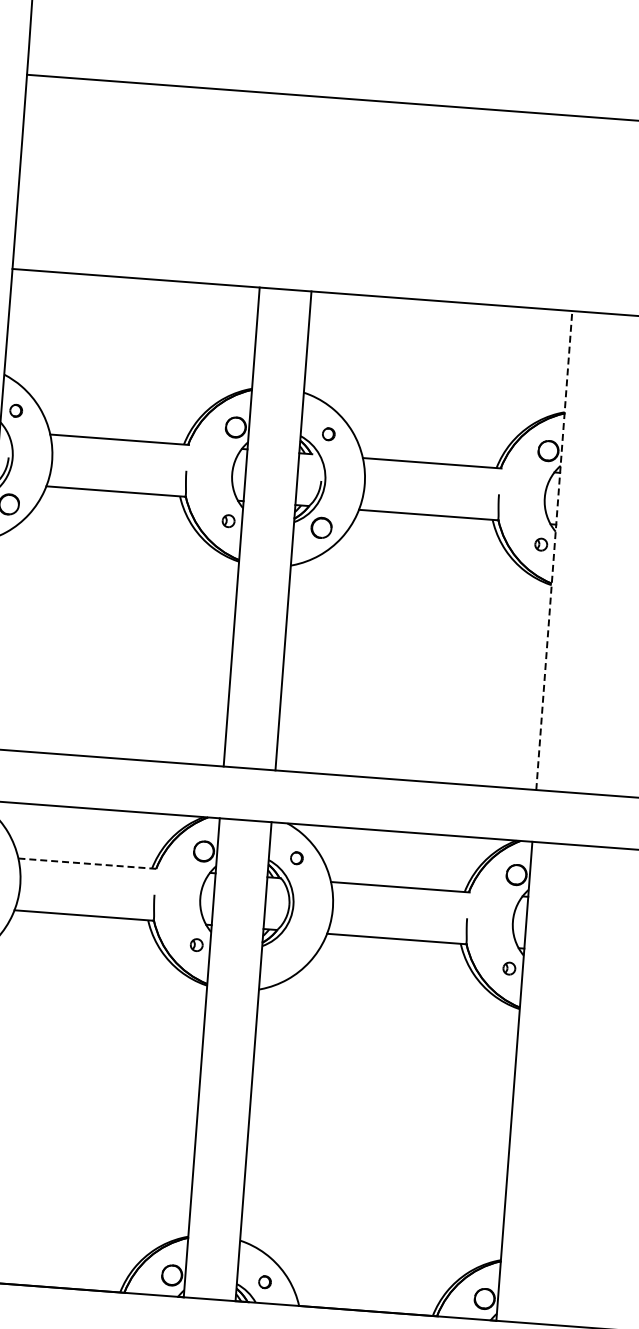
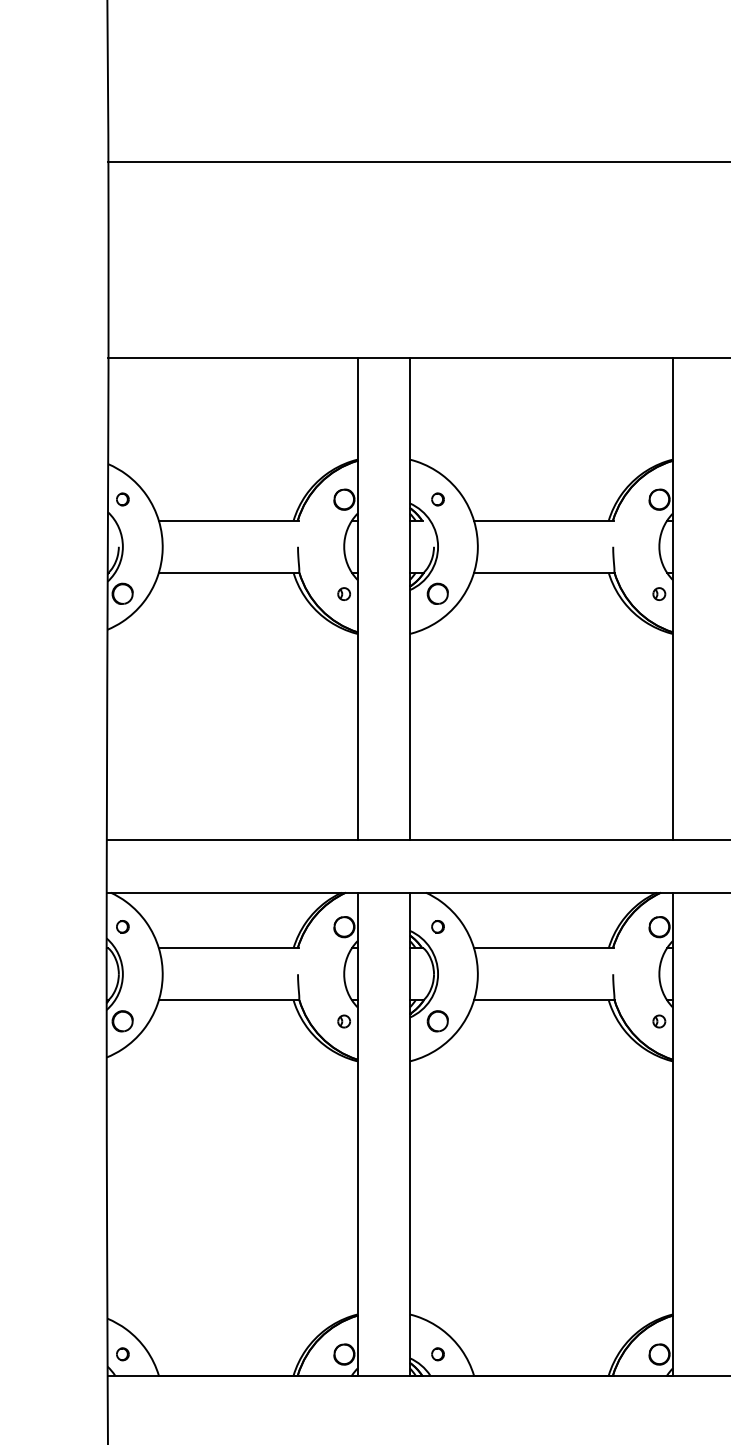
line: (553, 550) -> (672, 598), dashed -> solid
line: (87, 864) -> (228, 948), dashed -> solid
part: (289, 952) -> (437, 1021), added

